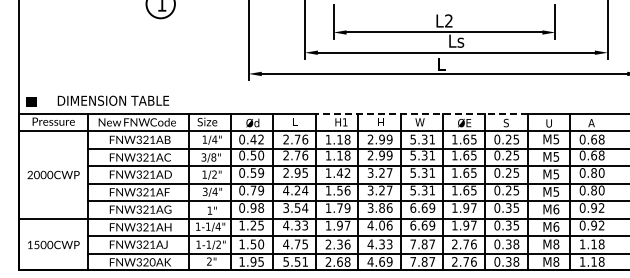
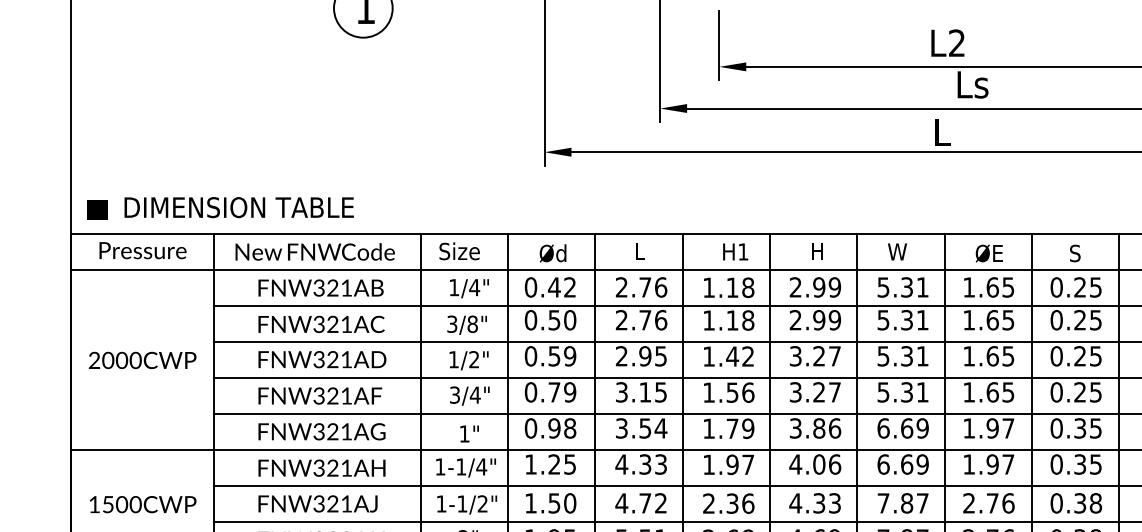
text: (113, 100) -> (239, 206), moved
line: (421, 113) -> (900, 233), dashed -> solid
text: (295, 190) -> (640, 392), 4.24 -> 3.15
text: (304, 244) -> (659, 503), 4.75 -> 4.72

